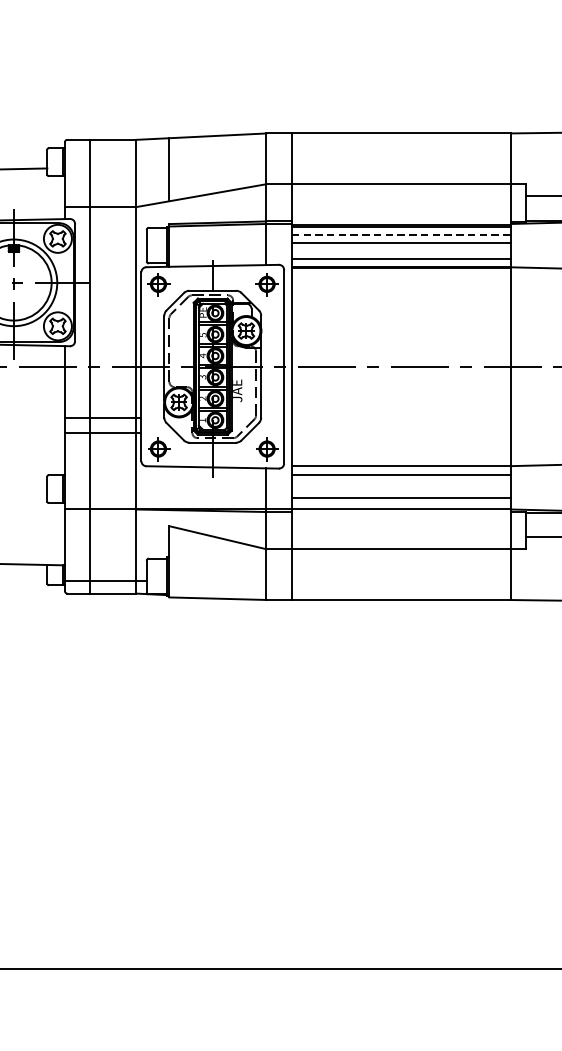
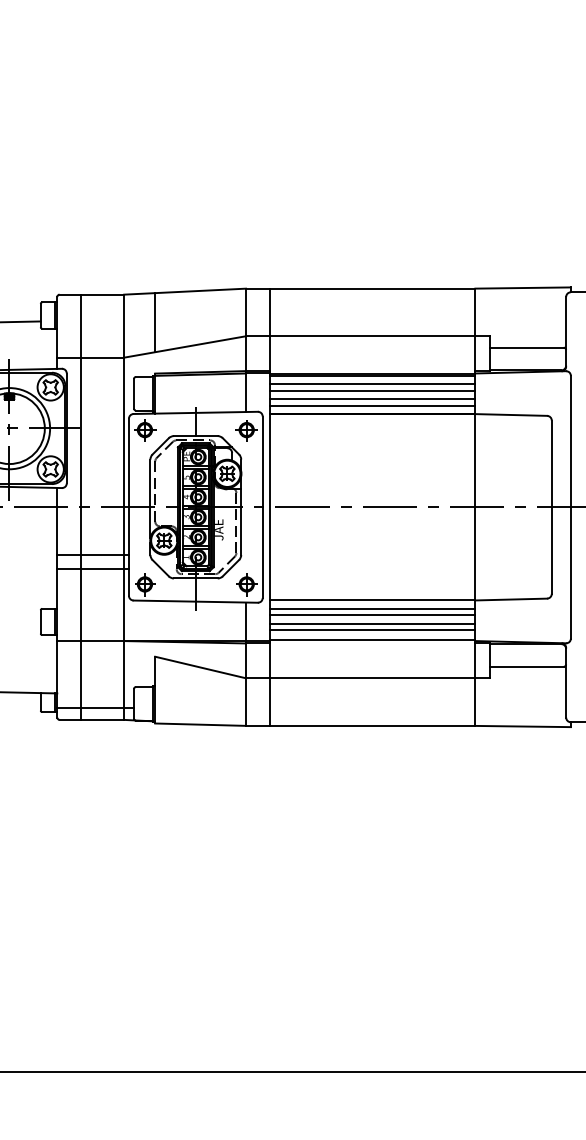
line: (401, 234) -> (372, 383), dashed -> solid
line: (401, 250) -> (372, 398), added
line: (401, 482) -> (372, 615), added
line: (401, 490) -> (372, 623), added

